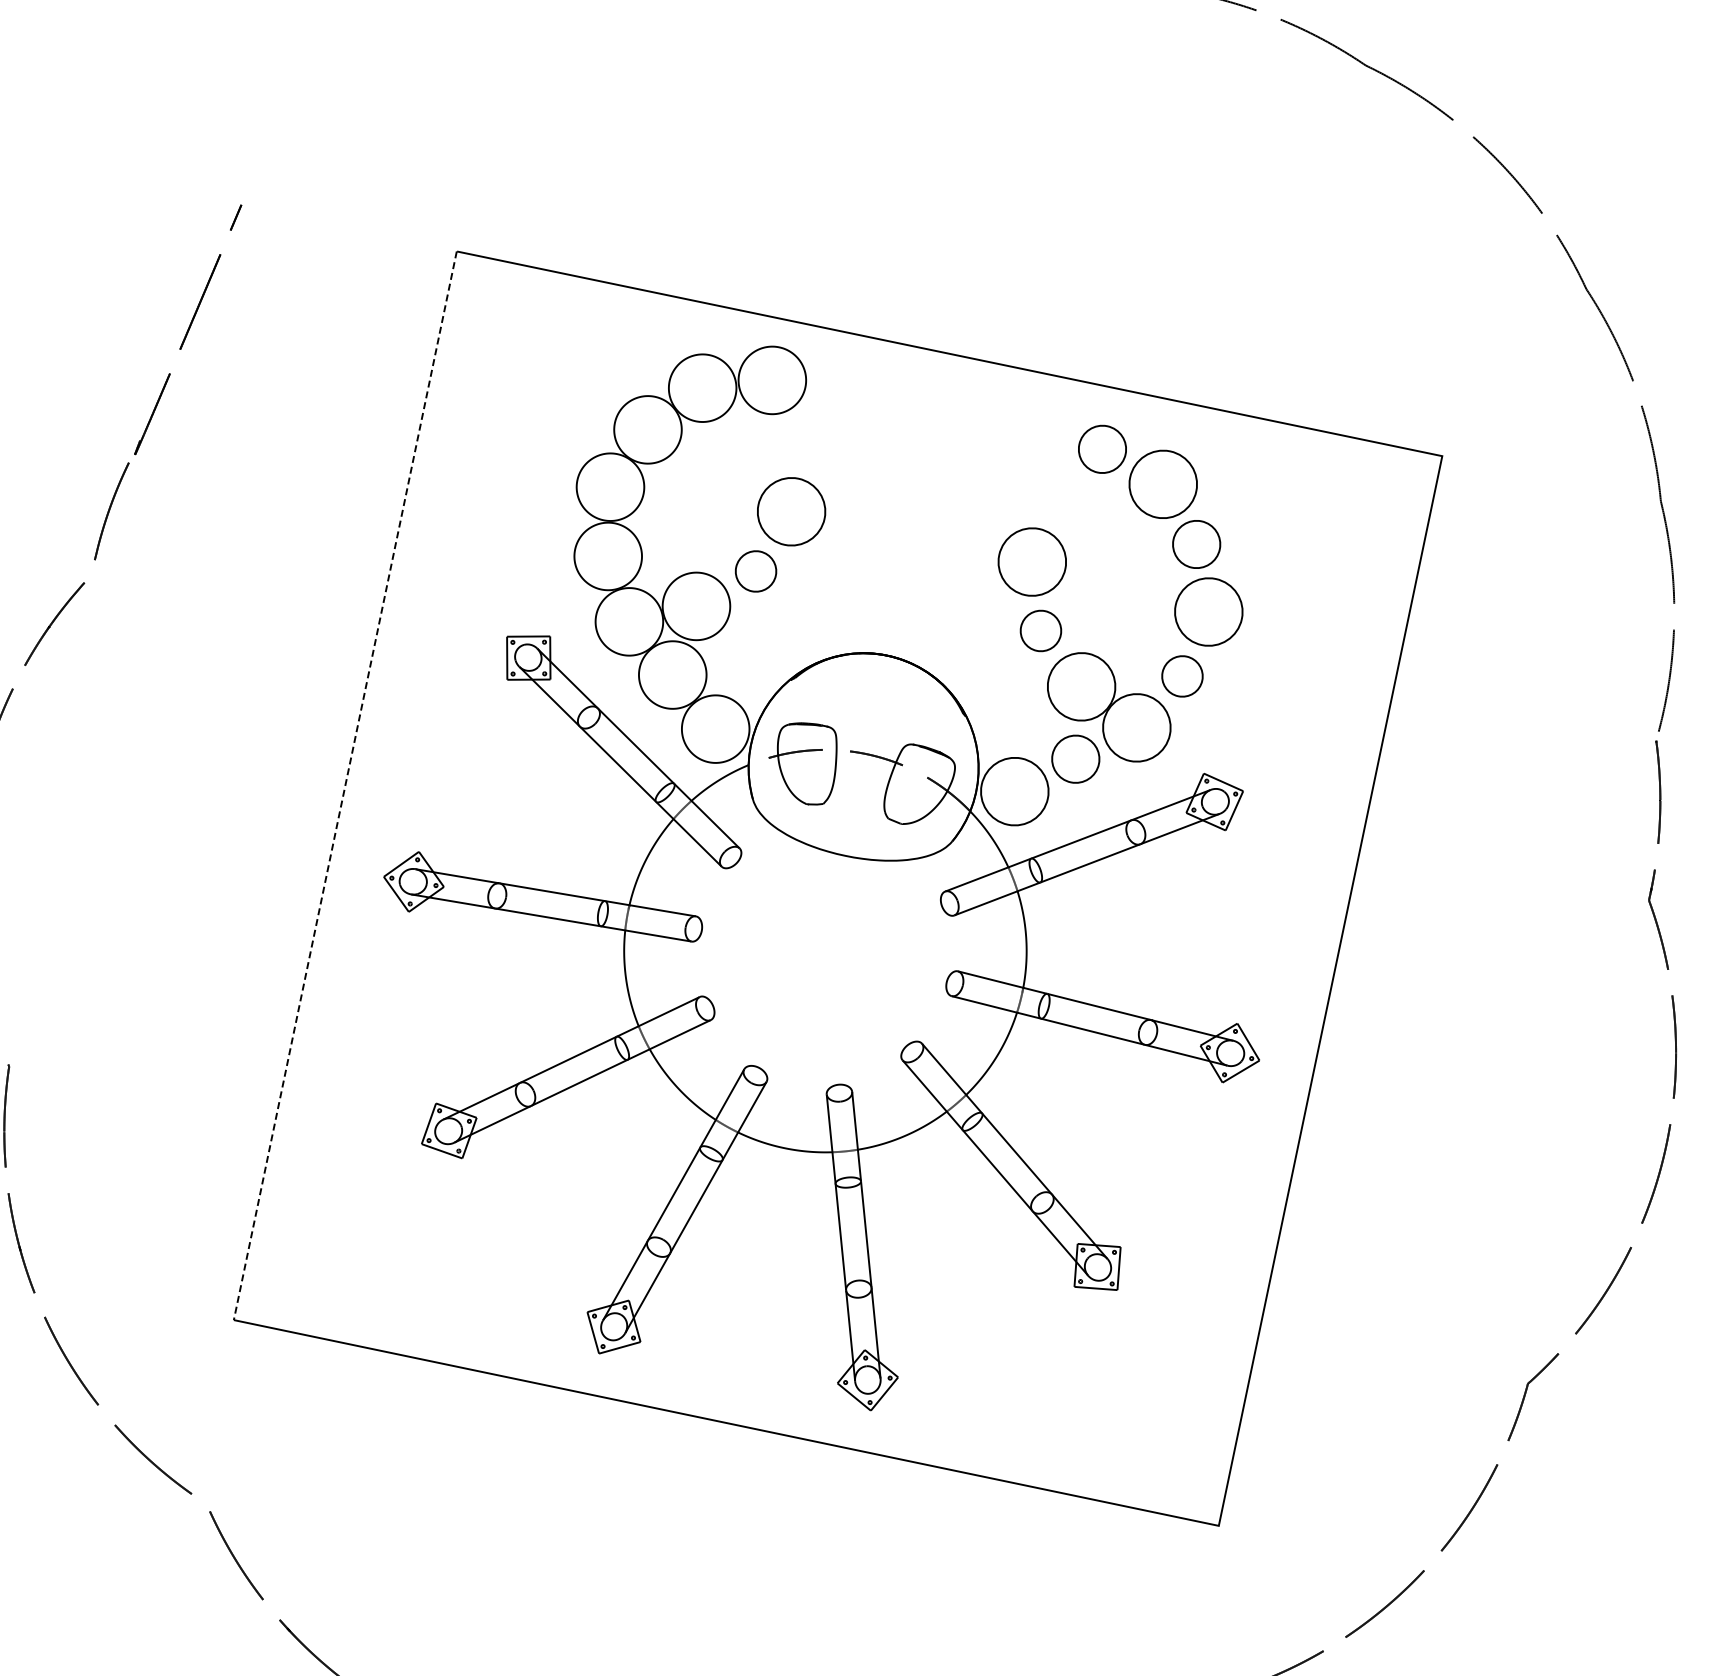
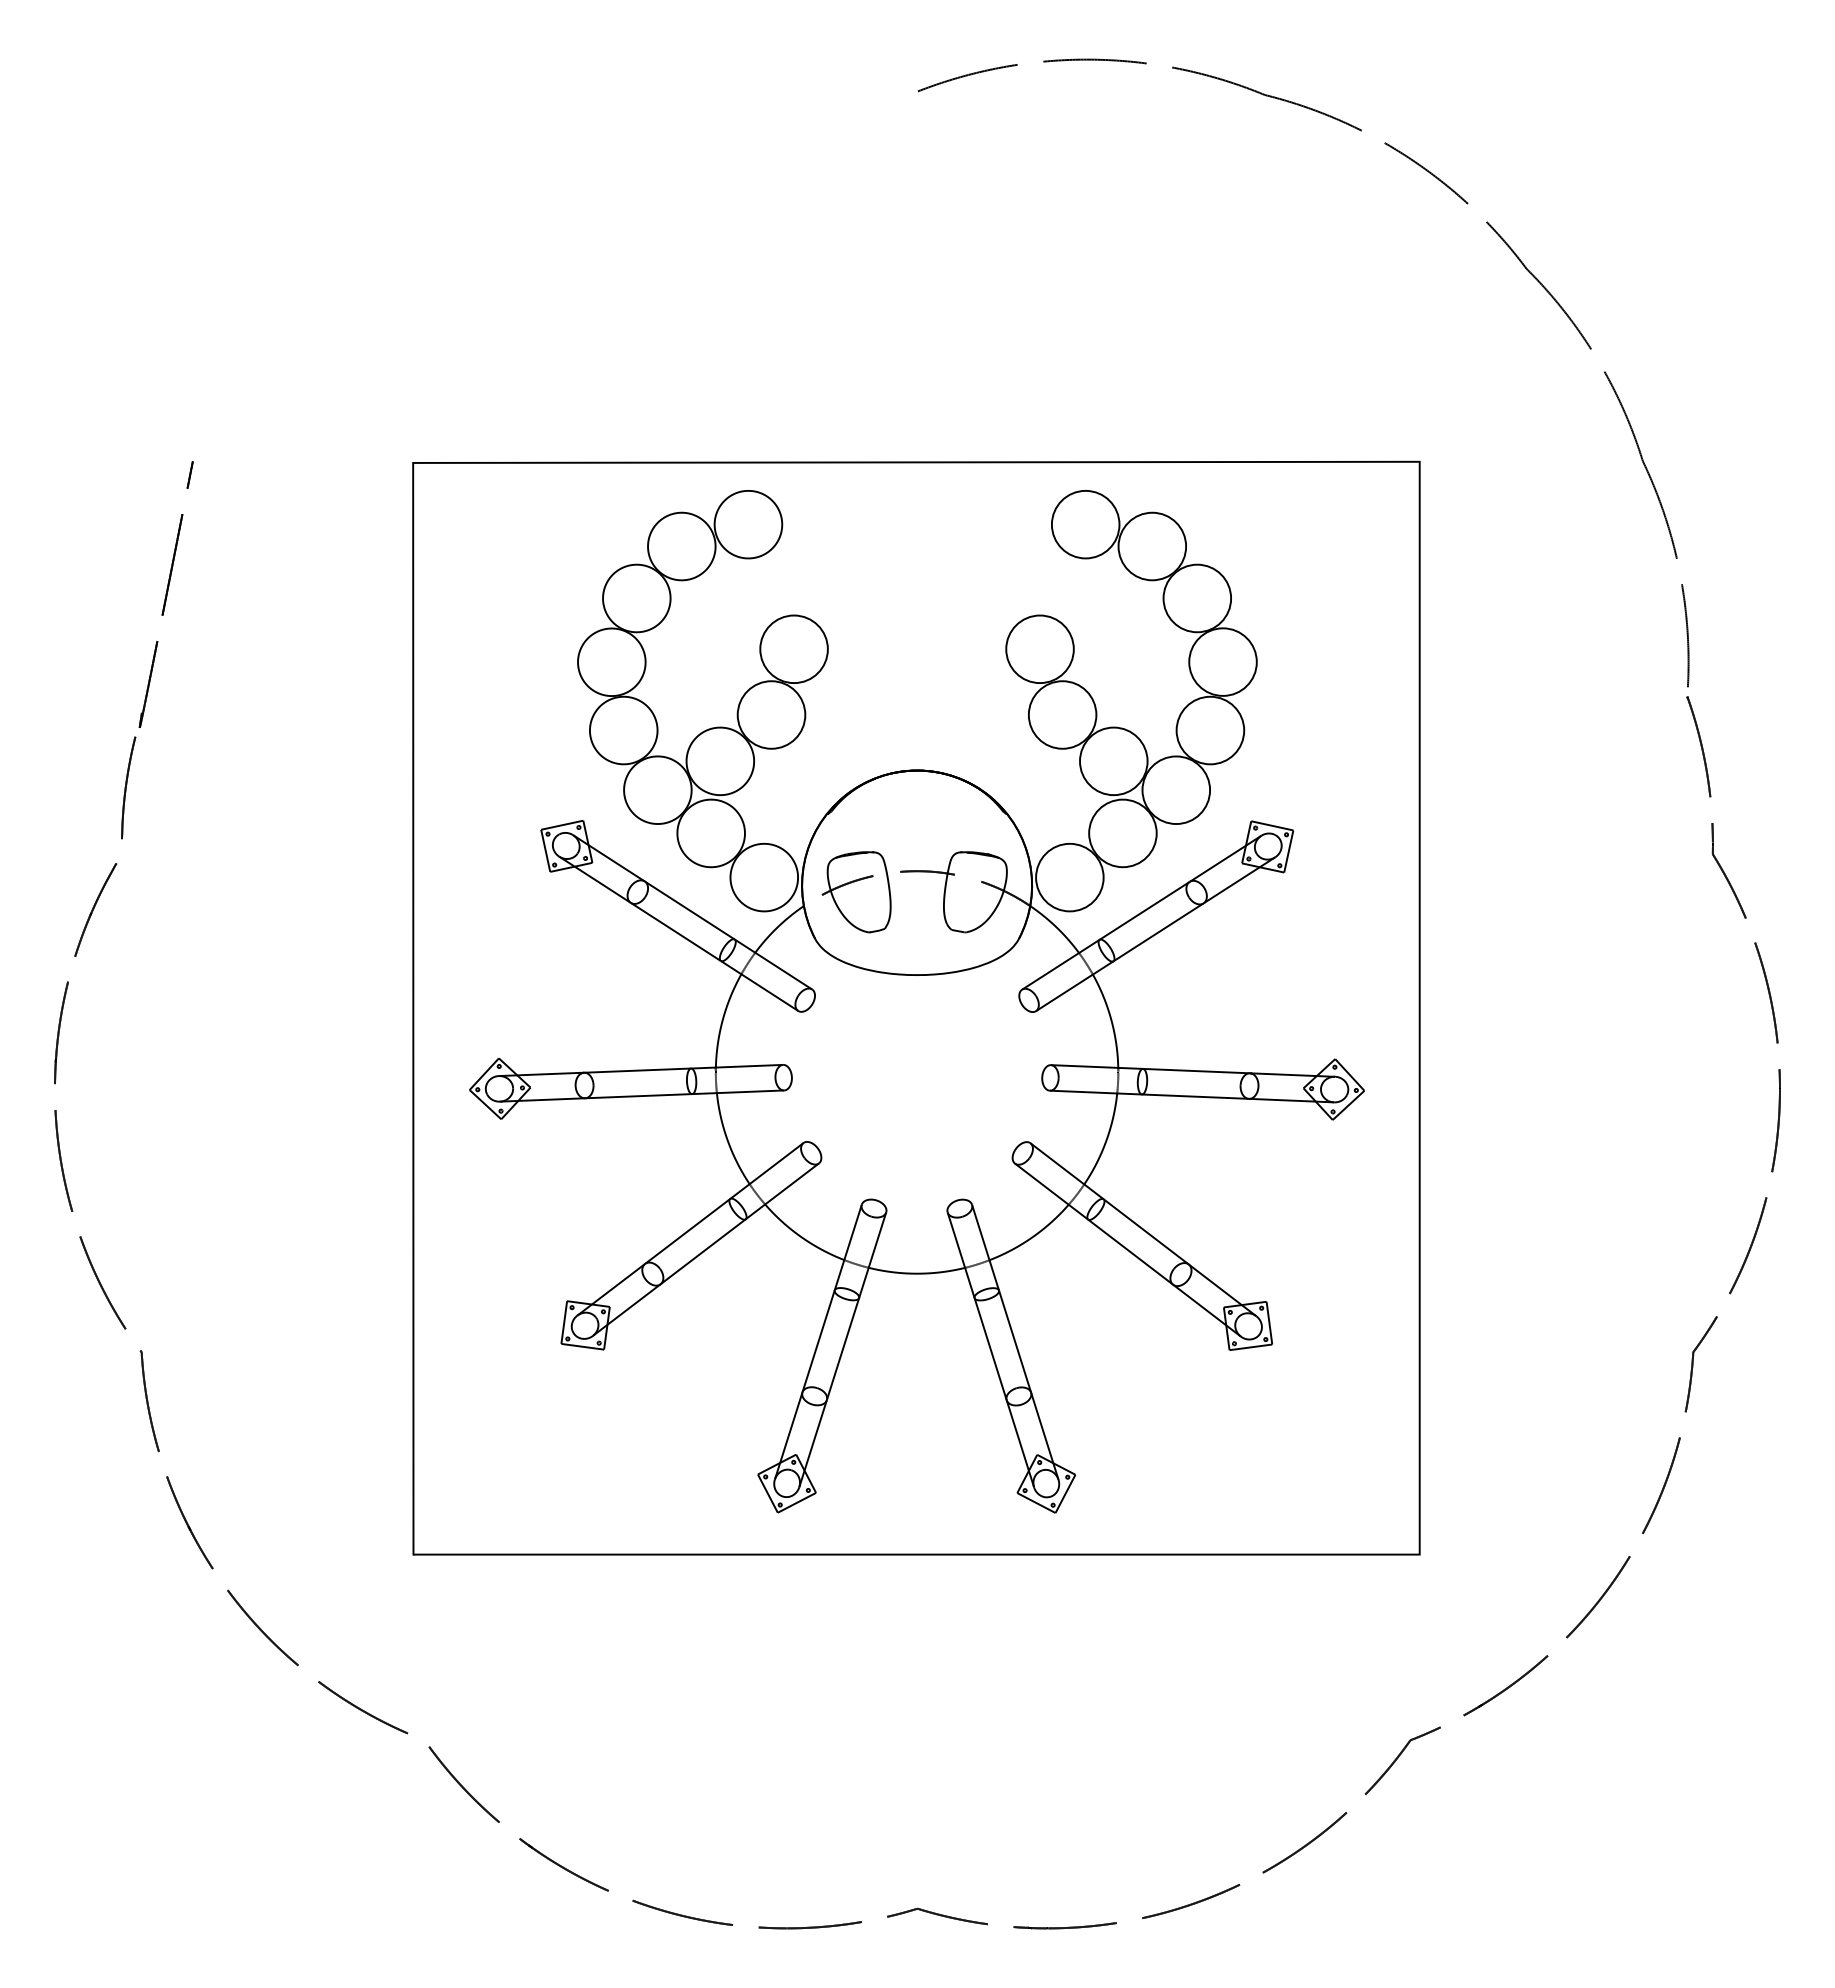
circle: (1102, 449) -> (1085, 524), size x1.43
circle: (1196, 544) -> (1197, 598), size x1.43
circle: (756, 570) -> (771, 714), size x1.67
circle: (1040, 630) -> (1062, 714), size x1.67
circle: (1182, 676) -> (1210, 730), size x1.67
circle: (1075, 759) -> (1122, 833), size x1.43
line: (345, 785) -> (413, 1008), dashed -> solid

